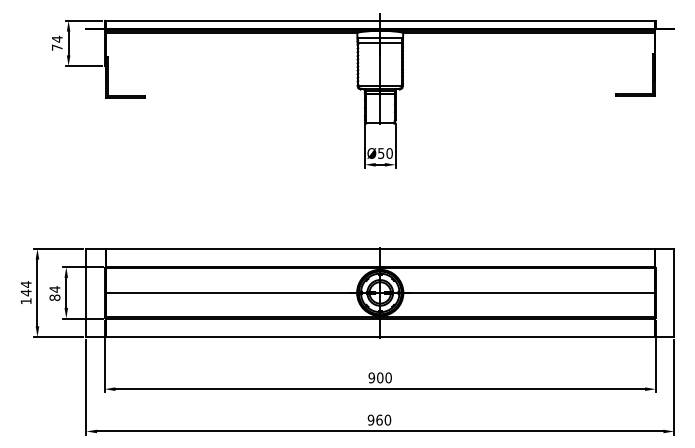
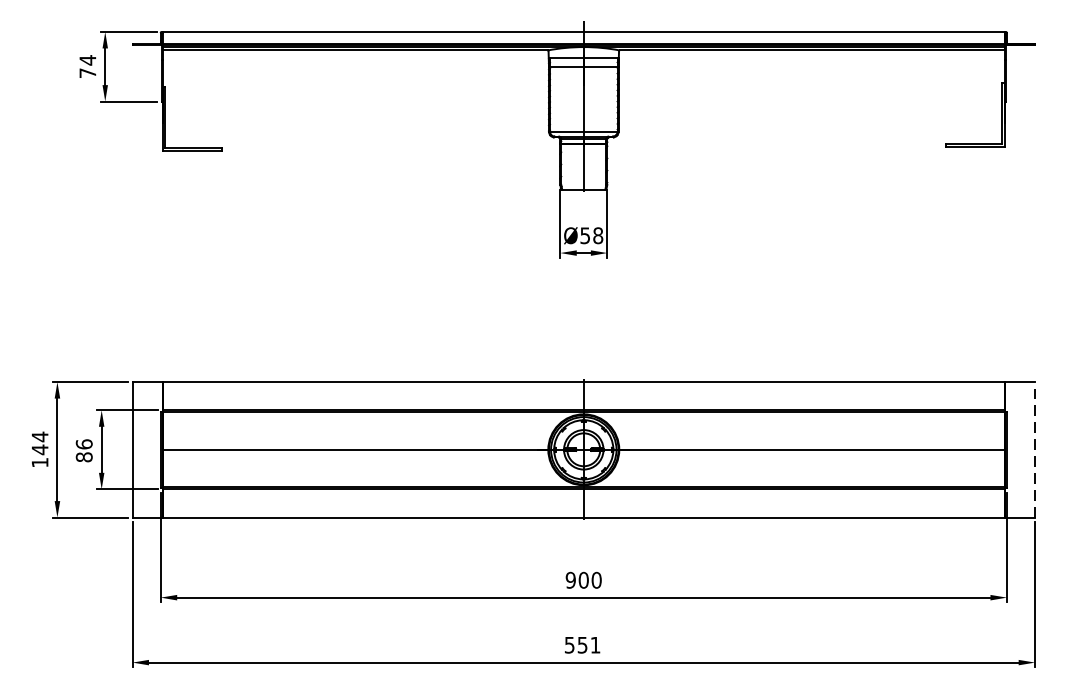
text: (389, 153) -> (597, 235), Ø50 -> Ø58
text: (54, 289) -> (83, 444), 84 -> 86
line: (674, 292) -> (1035, 449), solid -> dashed
text: (379, 419) -> (582, 644), 960 -> 551

